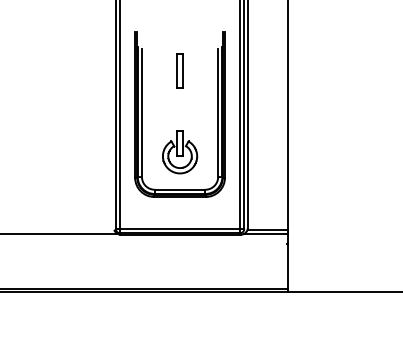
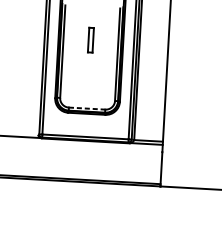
part: (179, 70) -> (90, 39), moved
part: (180, 152) -> (88, 81), removed
line: (180, 189) -> (87, 108), solid -> dashed

